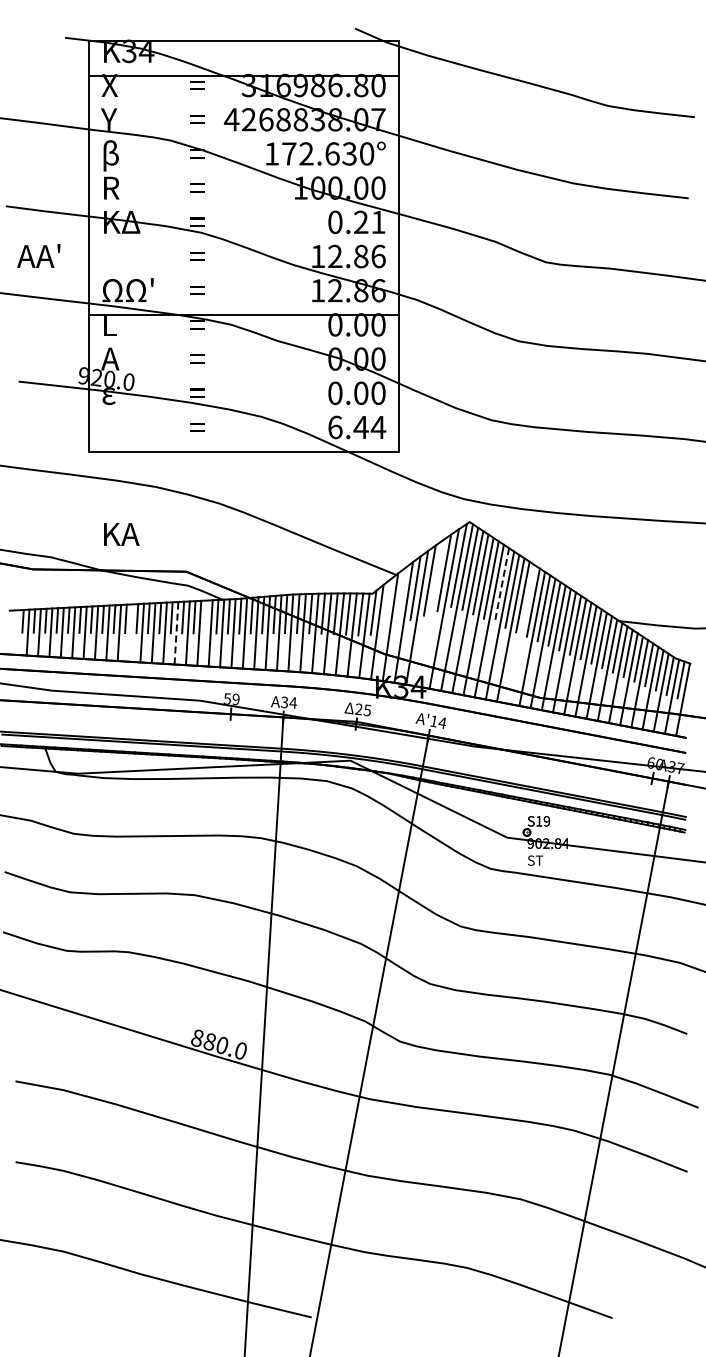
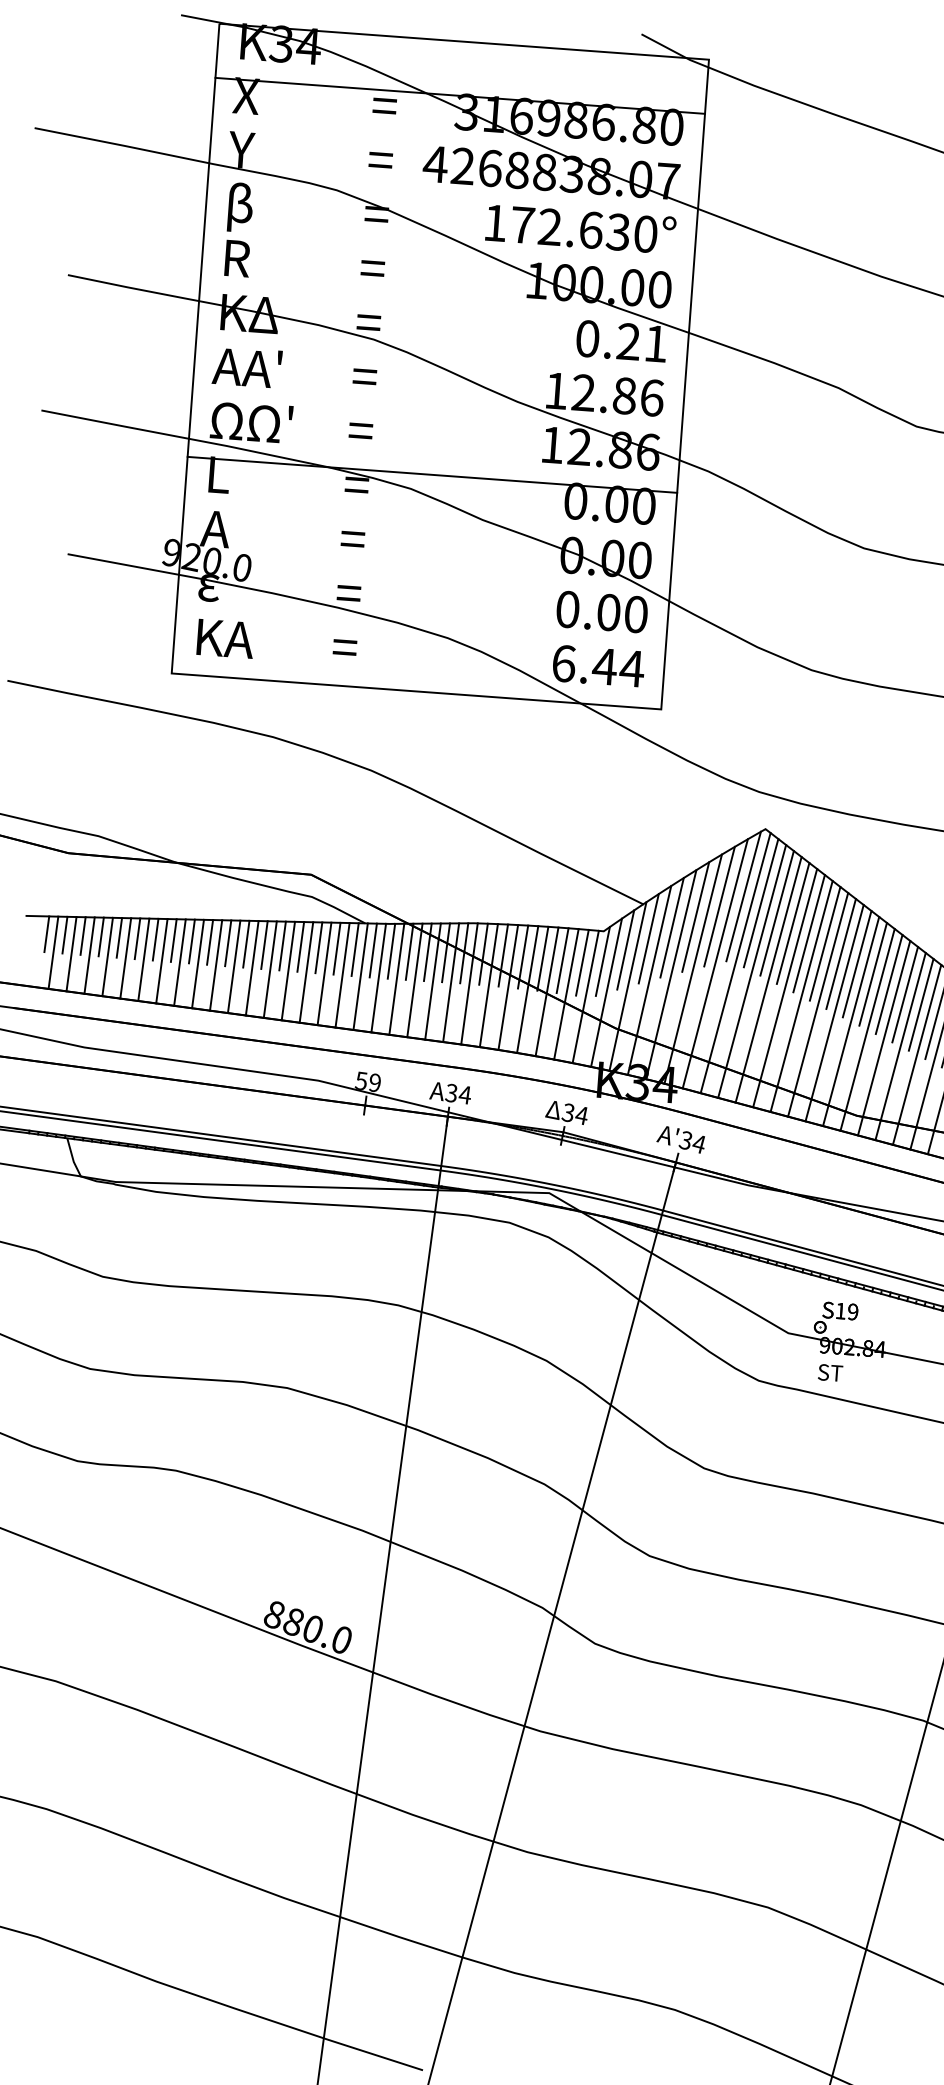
text: (38, 255) -> (246, 366), moved
text: (121, 534) -> (225, 638), moved
line: (501, 586) -> (808, 934), dashed -> solid
line: (401, 595) -> (649, 937), added
line: (386, 604) -> (624, 949), added
line: (430, 613) -> (692, 969), added
line: (205, 616) -> (336, 947), added
line: (130, 632) -> (215, 964), added
line: (176, 632) -> (288, 969), dashed -> solid
line: (521, 634) -> (834, 1013), added
text: (362, 710) -> (573, 1115), 25 -> 34
text: (433, 721) -> (685, 1140), '14 -> '34

